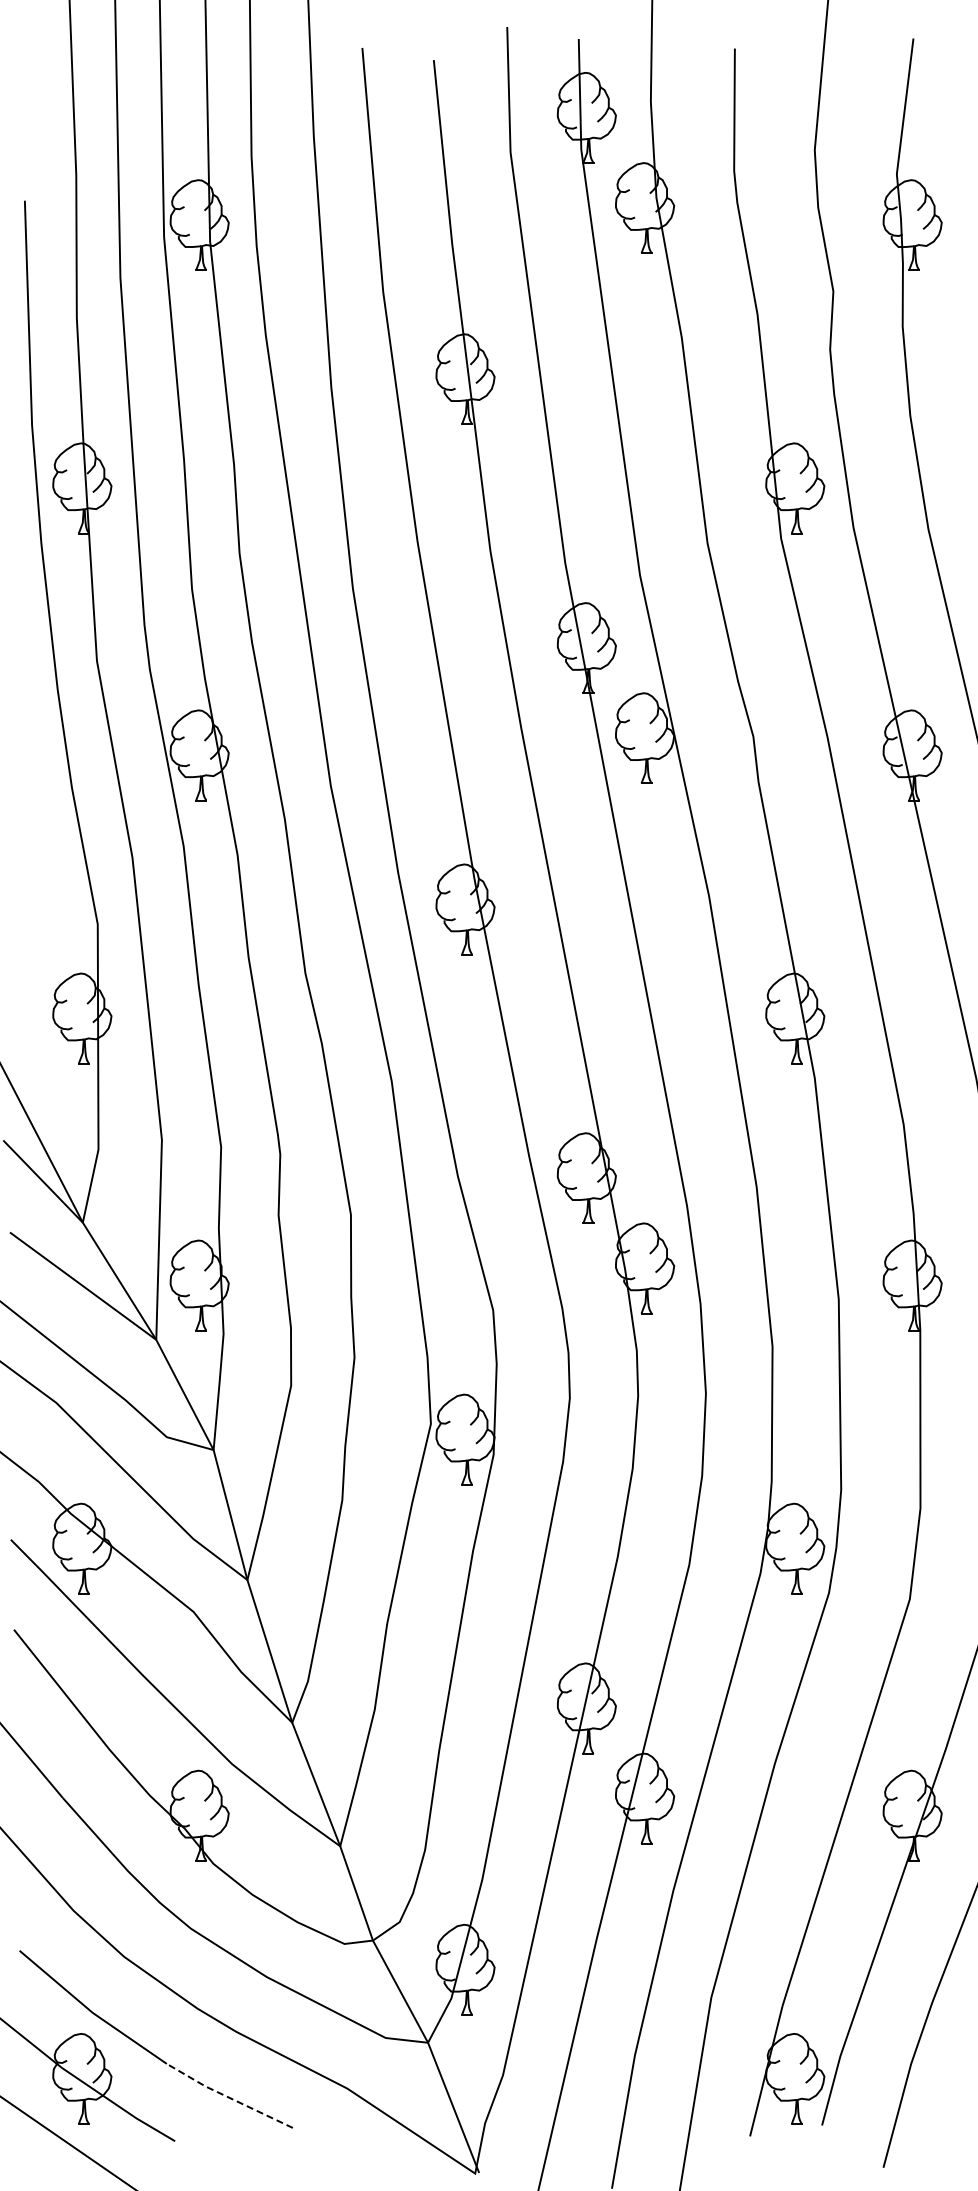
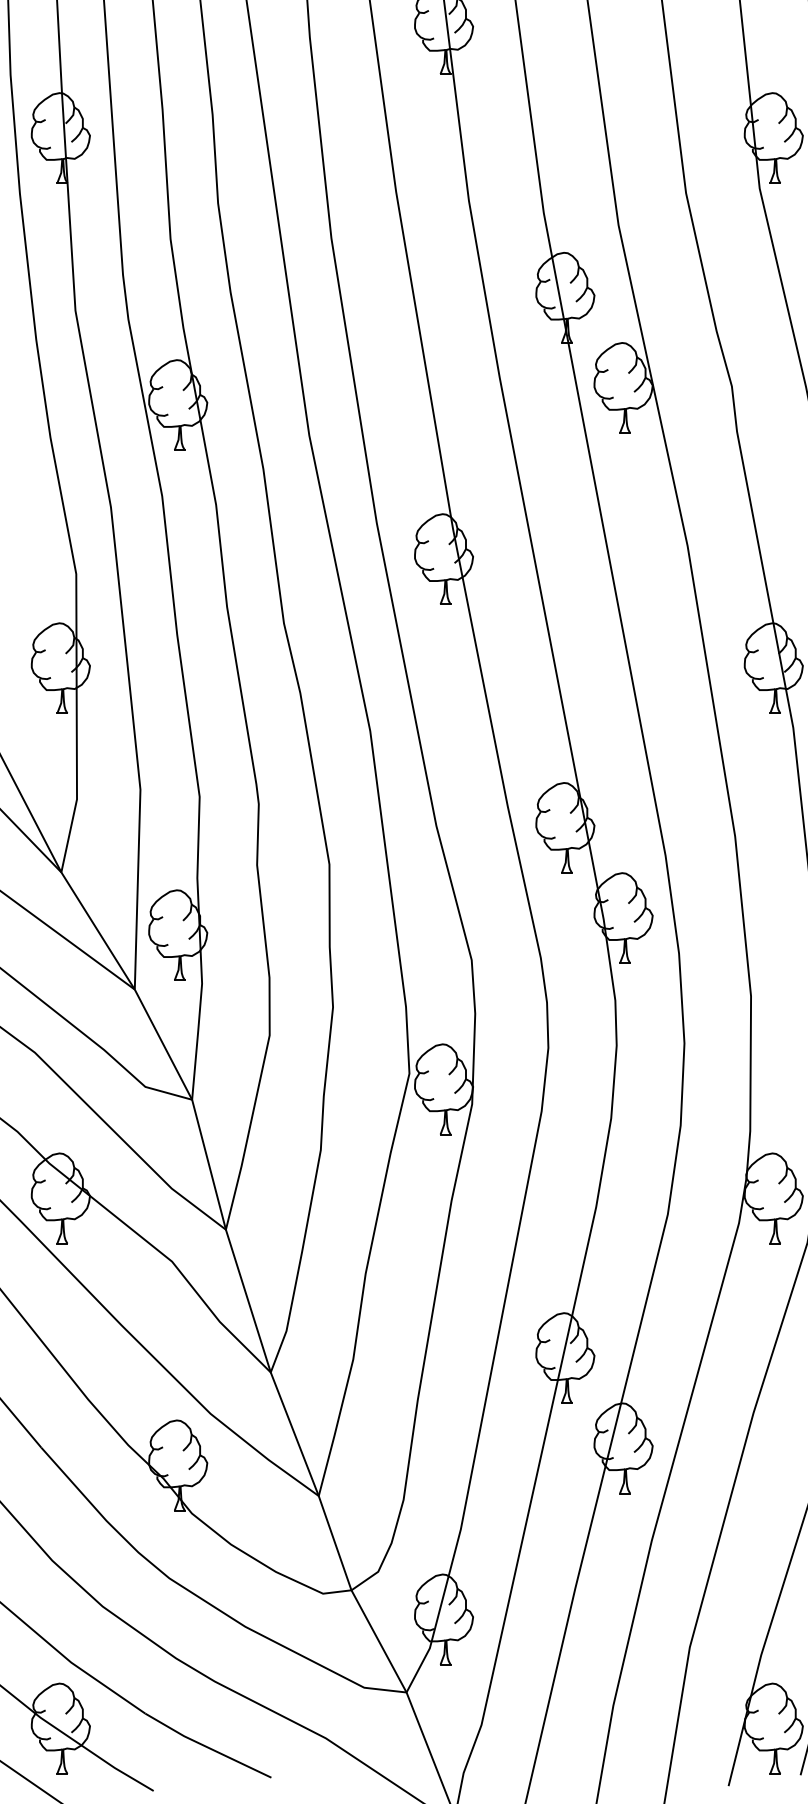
line: (228, 2097) -> (207, 1747), dashed -> solid

